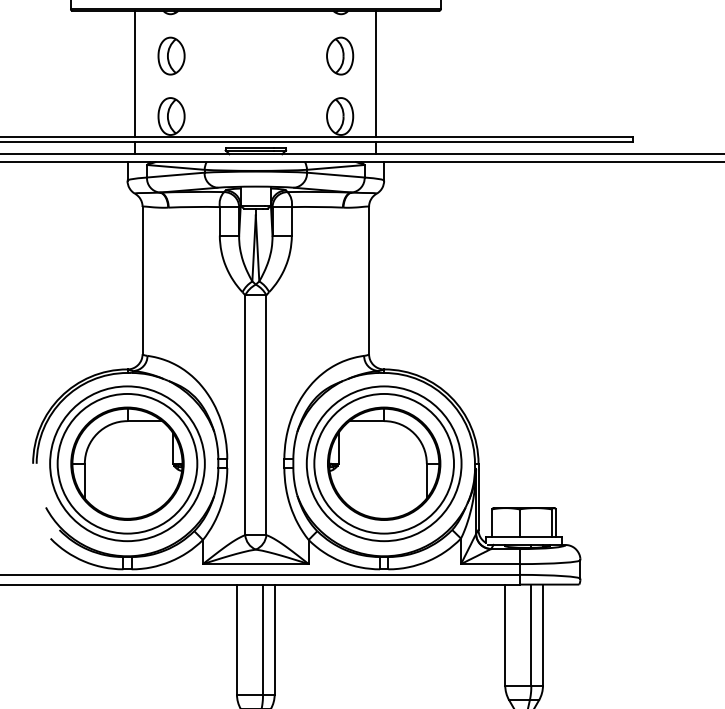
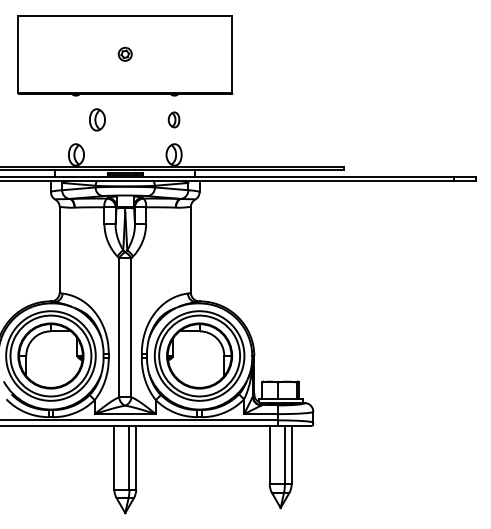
part: (171, 55) -> (97, 119), moved
part: (339, 55) -> (173, 119), size x0.7
line: (135, 72) -> (55, 129), removed
line: (377, 72) -> (195, 129), removed

